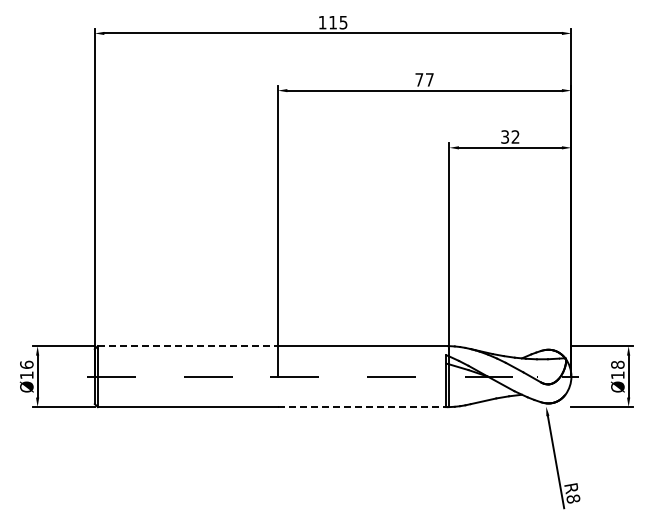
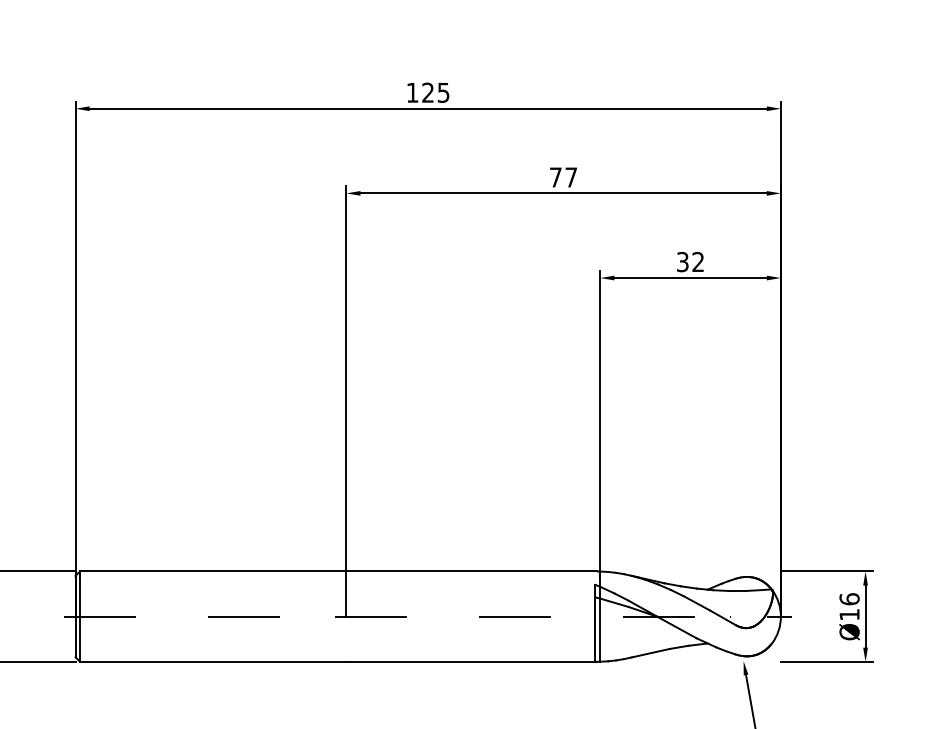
text: (332, 22) -> (427, 92), 115 -> 125
line: (187, 346) -> (212, 572), dashed -> solid
text: (617, 364) -> (849, 598), Ø18 -> Ø16
line: (362, 407) -> (471, 662), dashed -> solid

